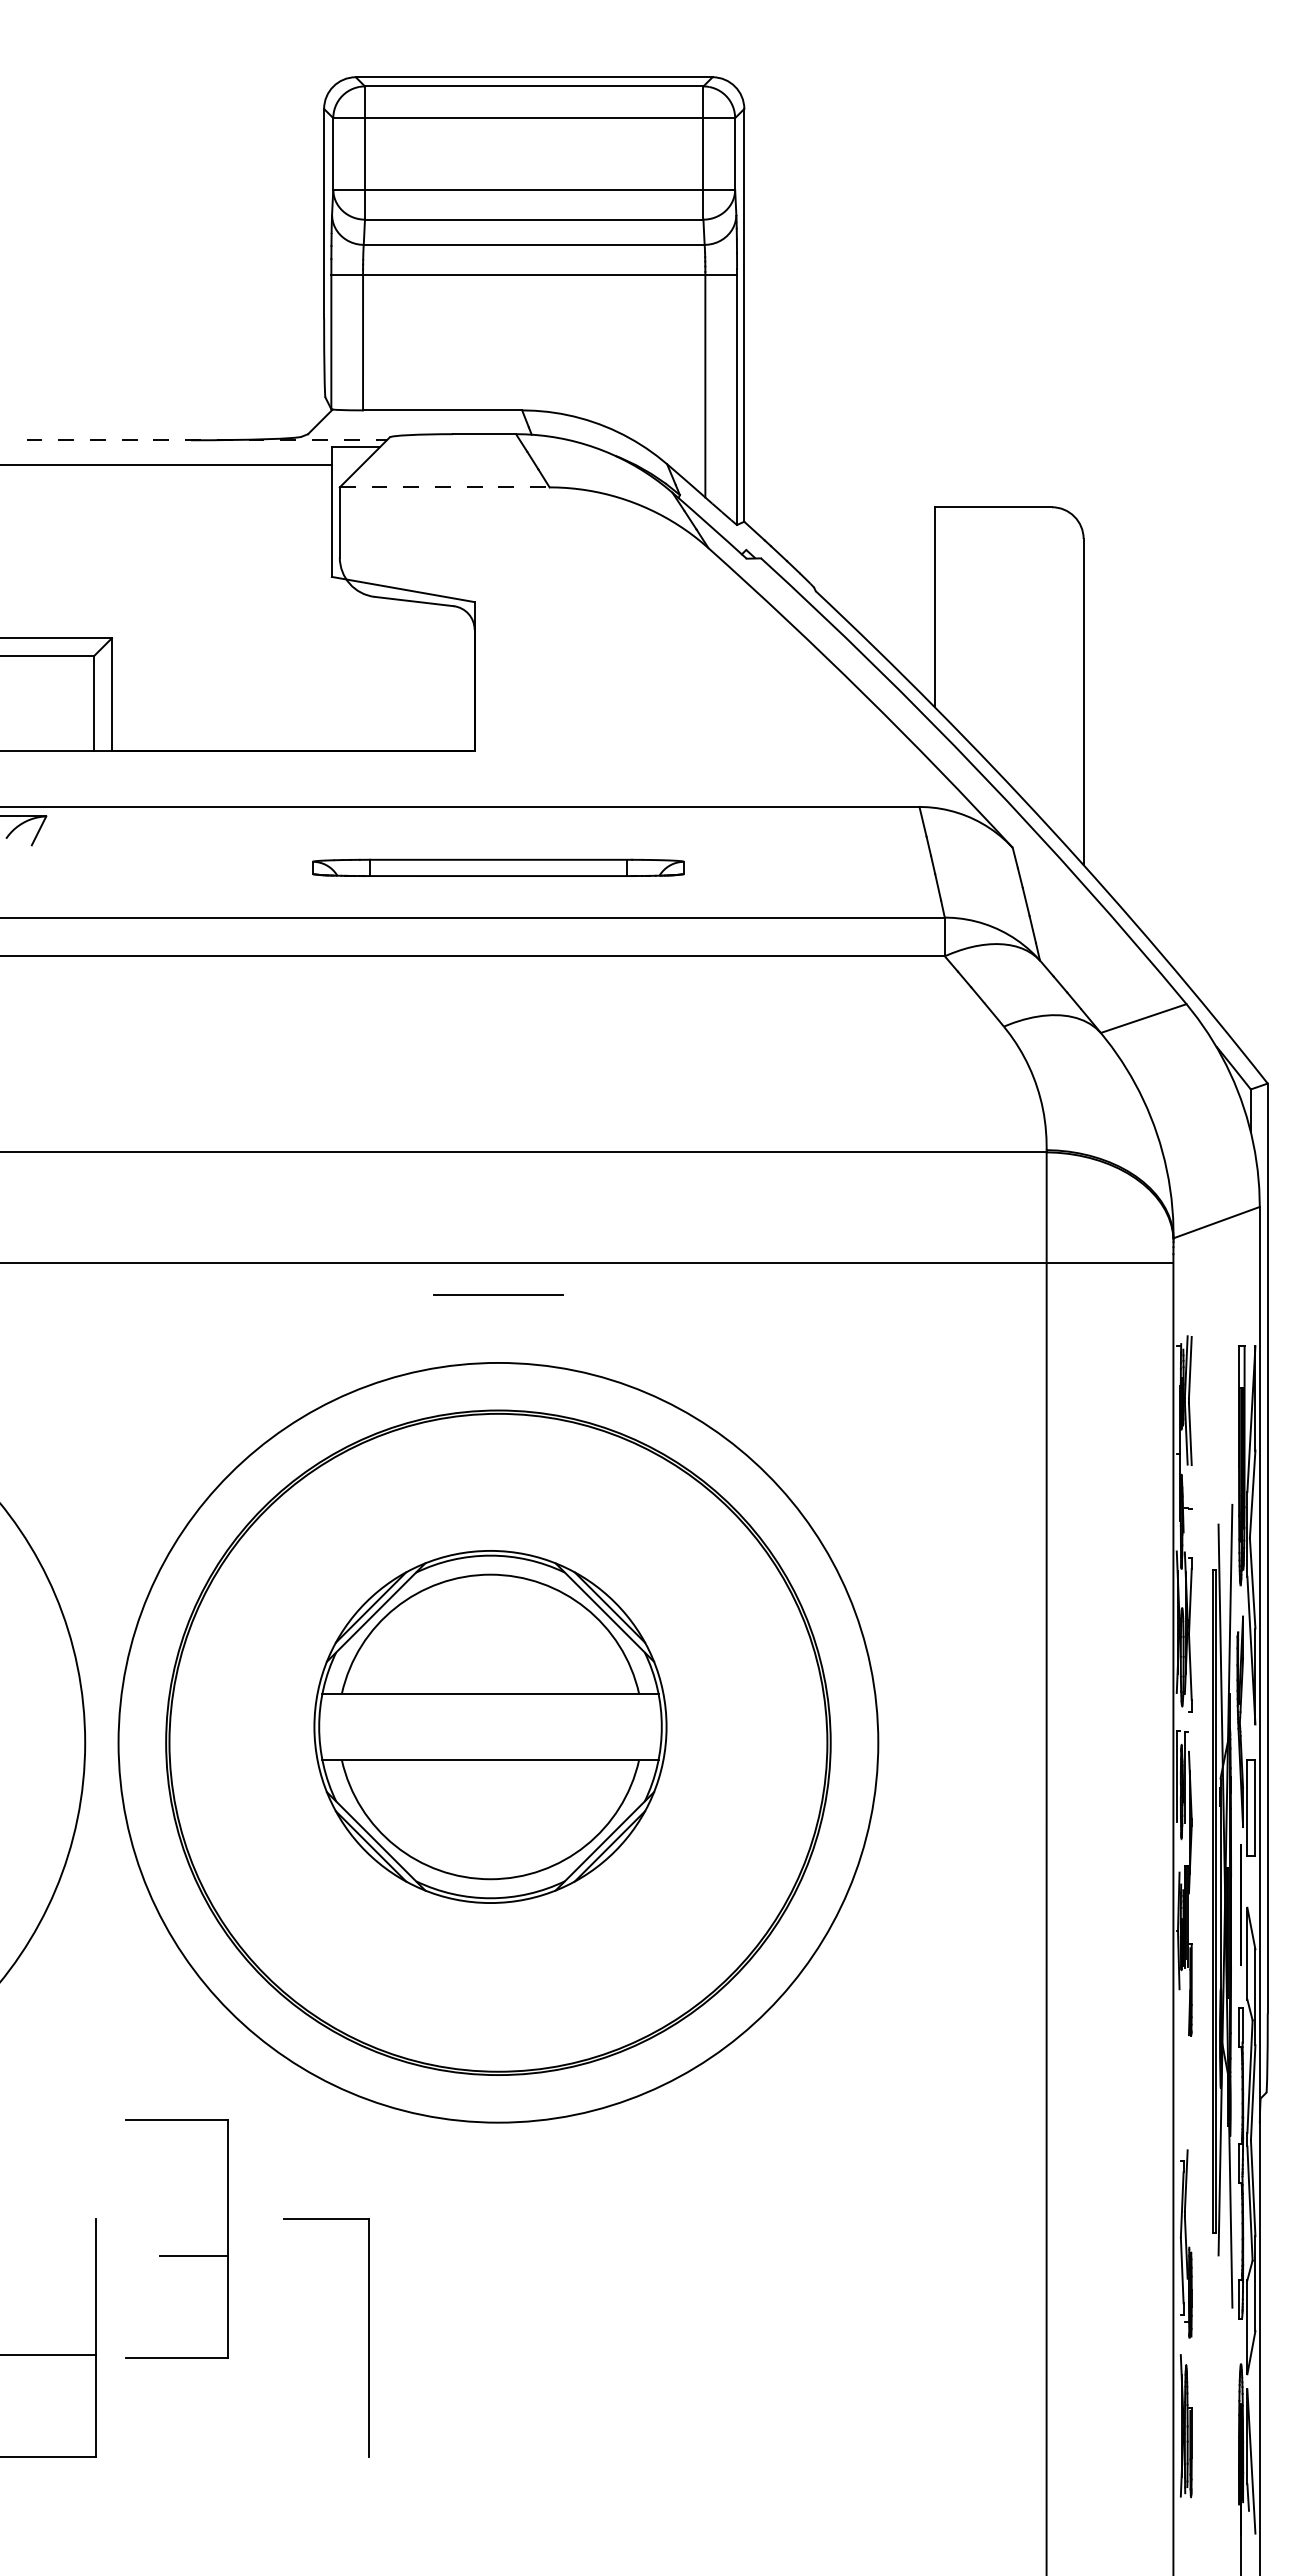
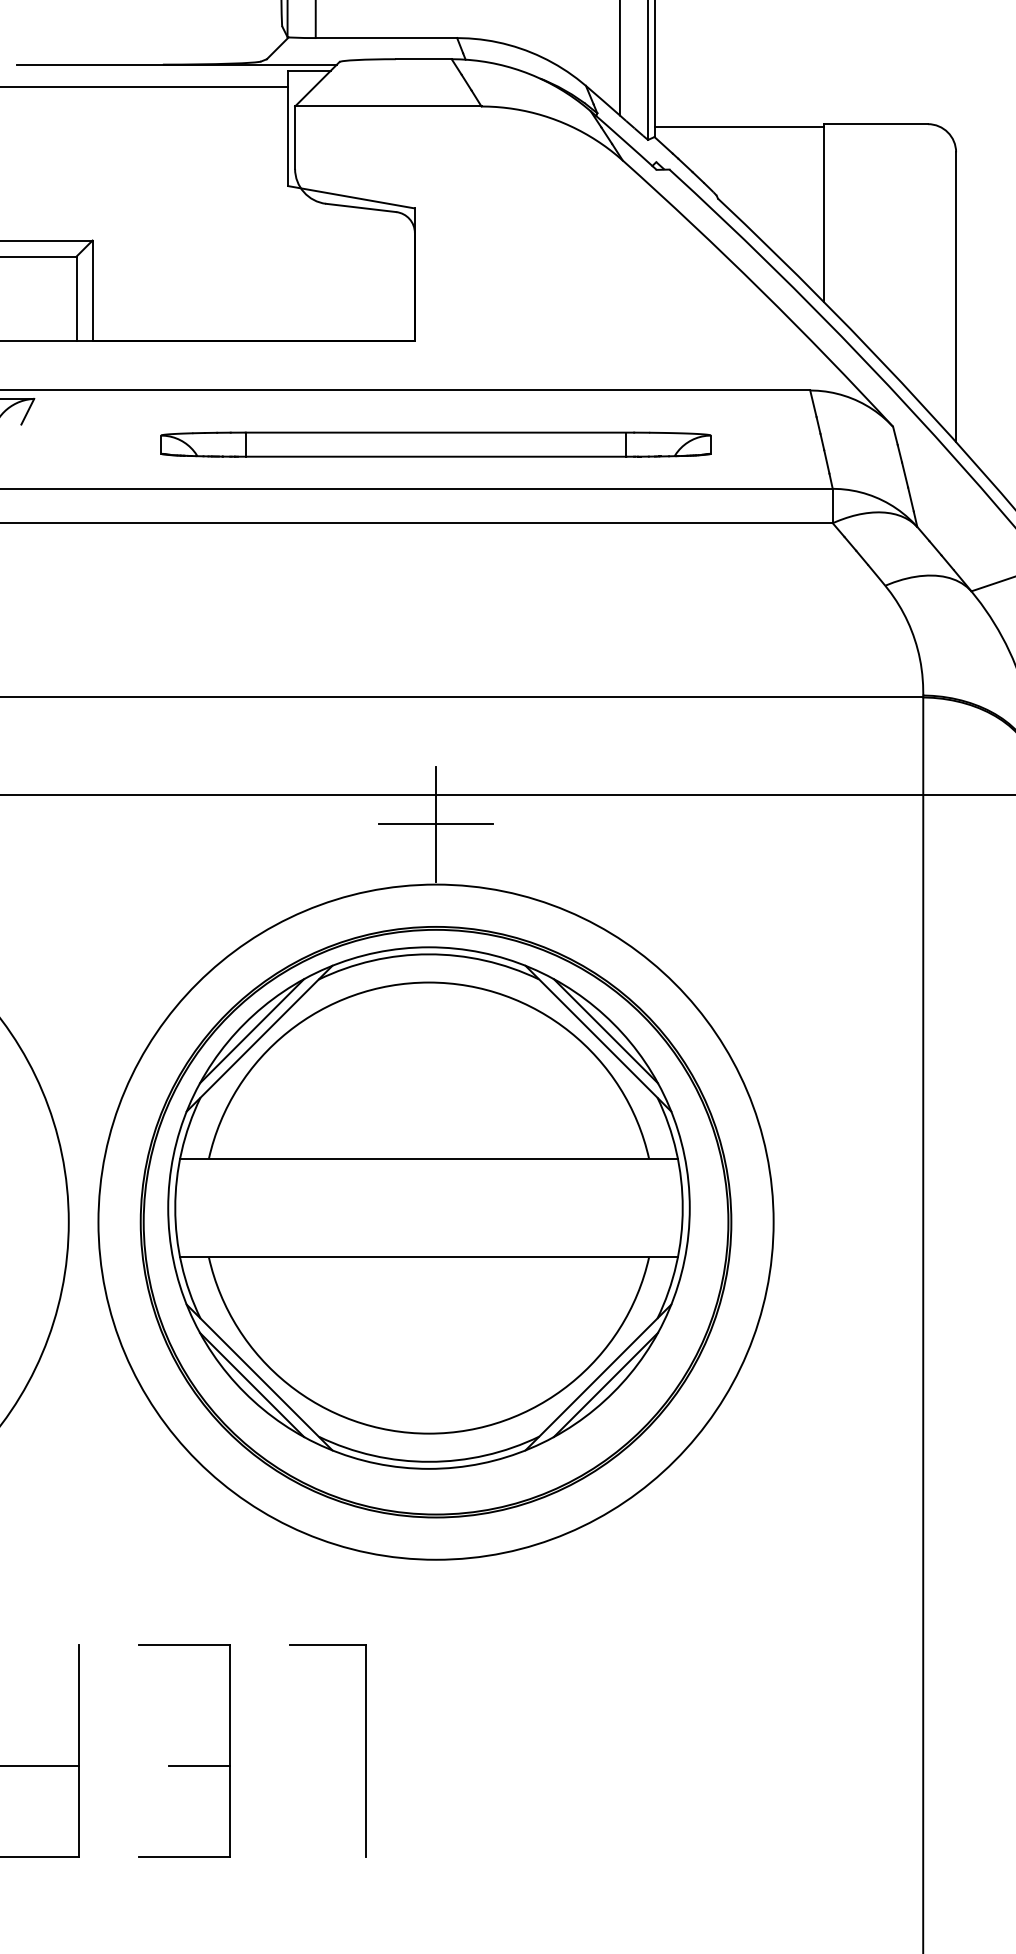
line: (207, 440) -> (177, 64), dashed -> solid
line: (444, 487) -> (388, 106), dashed -> solid
line: (839, 510) -> (739, 127), added
part: (498, 867) -> (436, 444), size x1.67
line: (498, 1294) -> (436, 823), added
part: (490, 1726) -> (429, 1207), size x1.67
part: (176, 2255) -> (183, 1765), moved
part: (368, 2337) -> (365, 1750), moved

